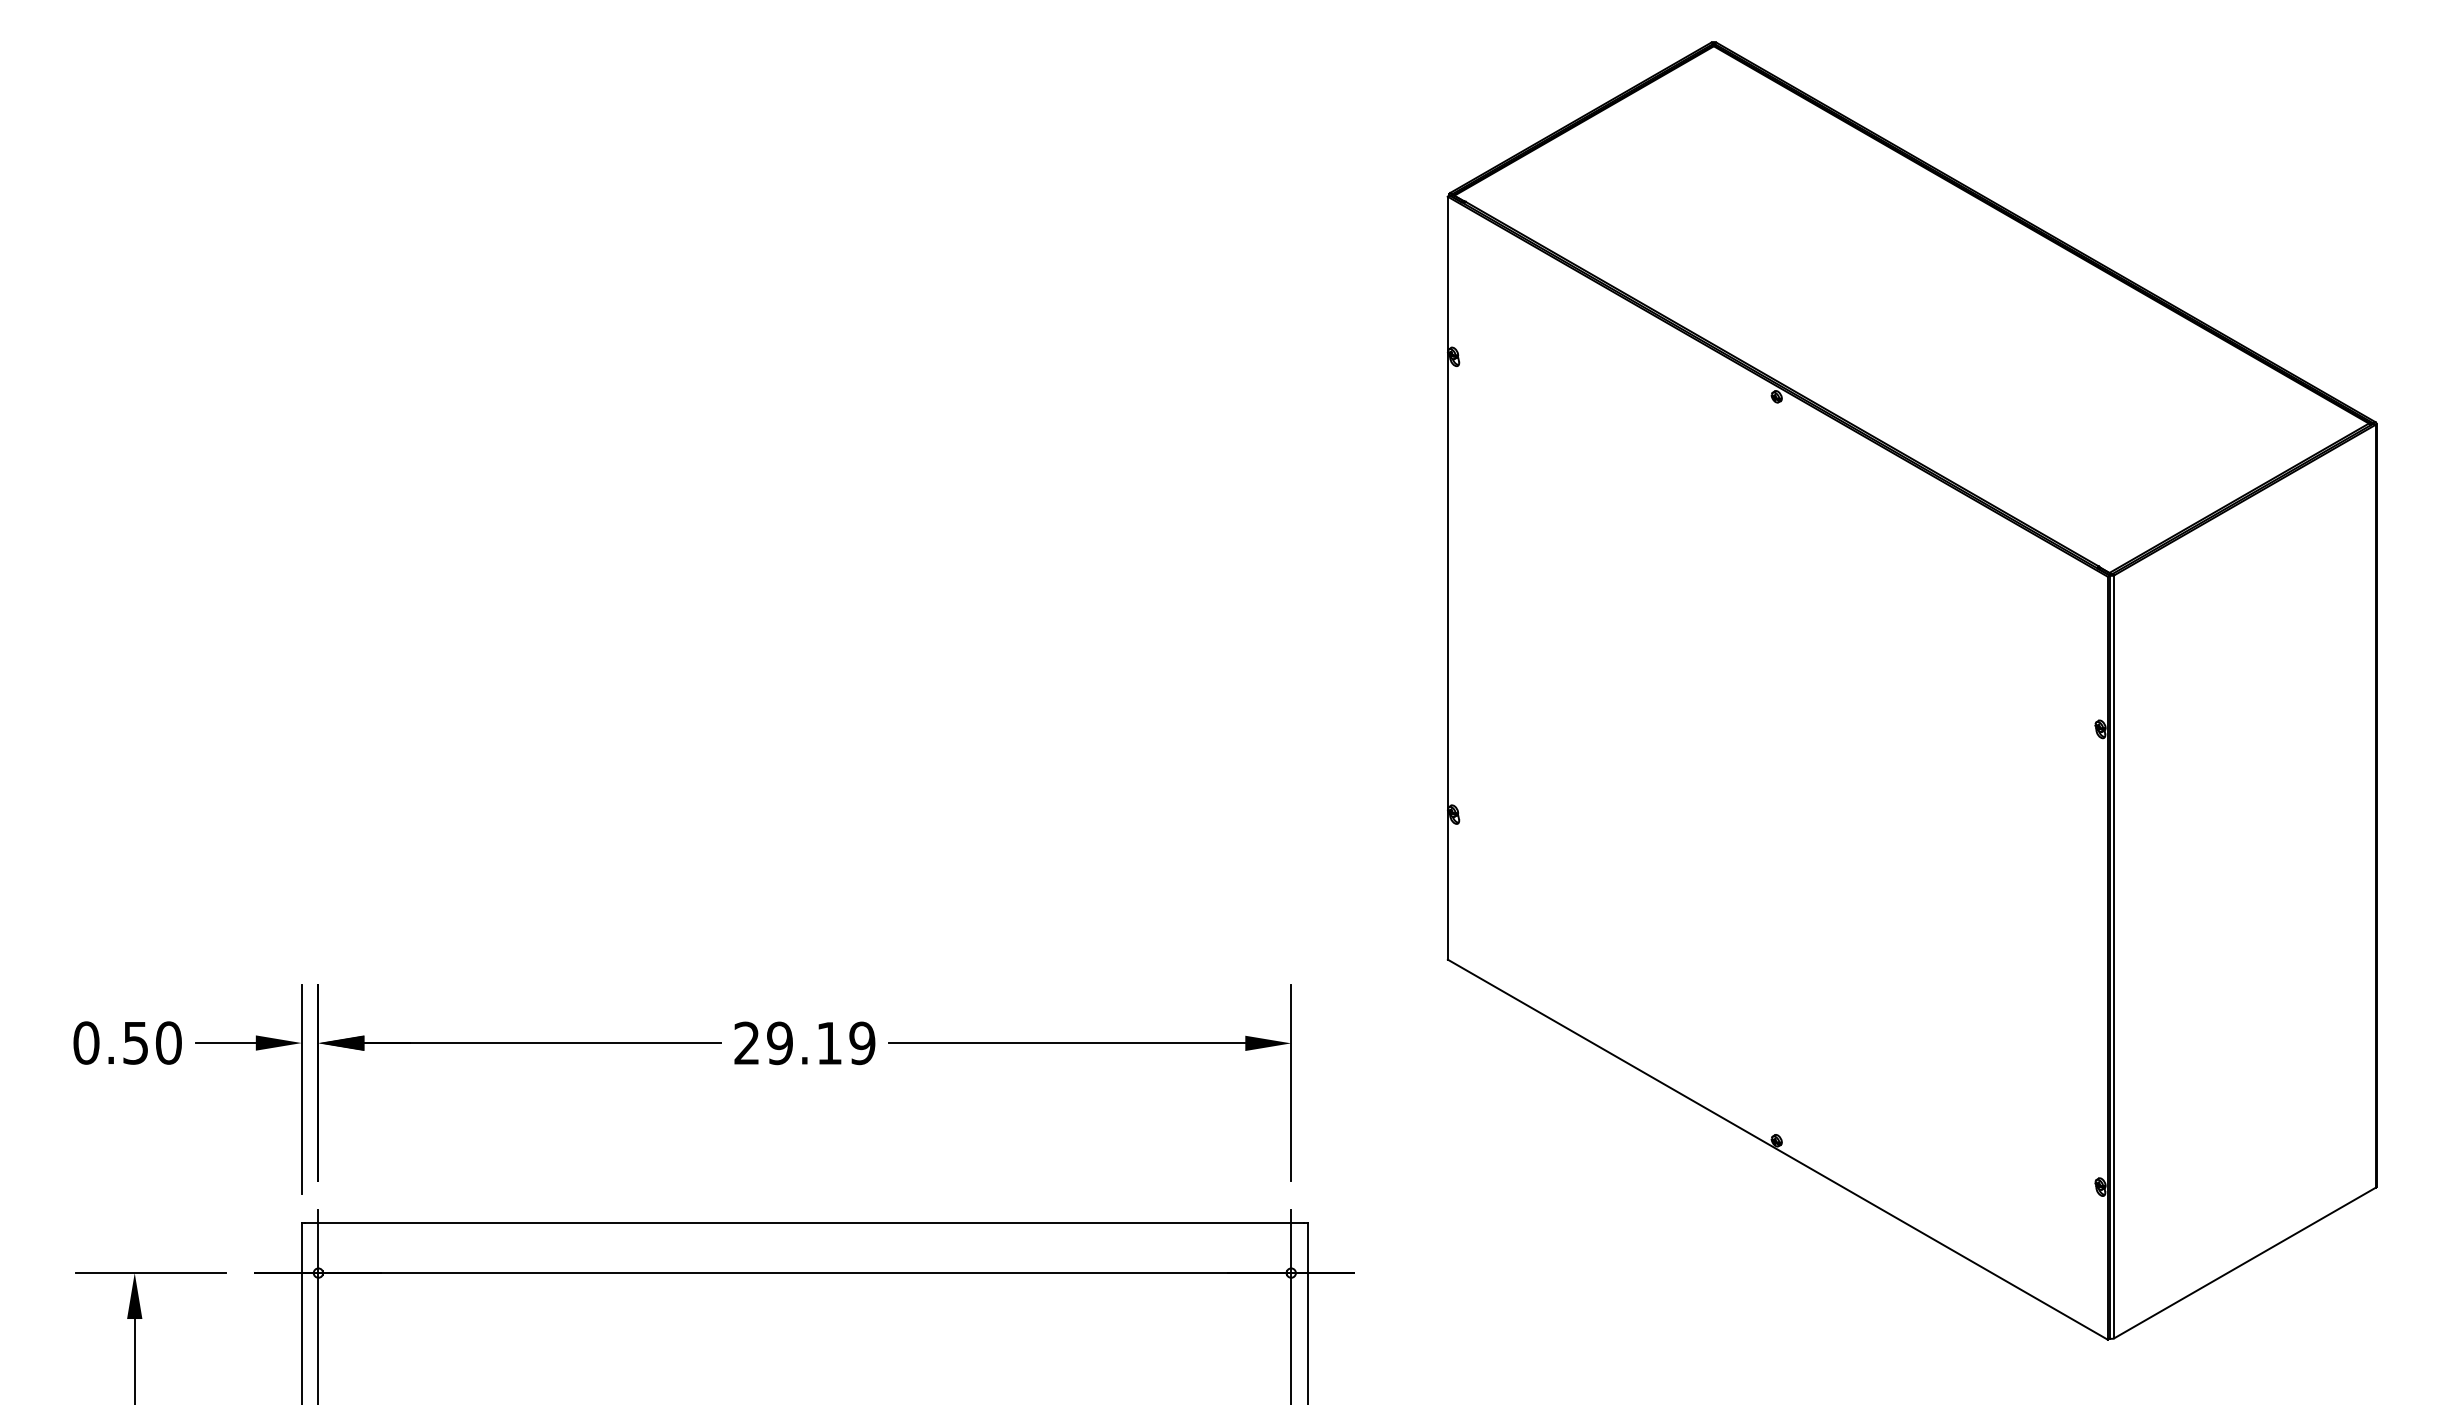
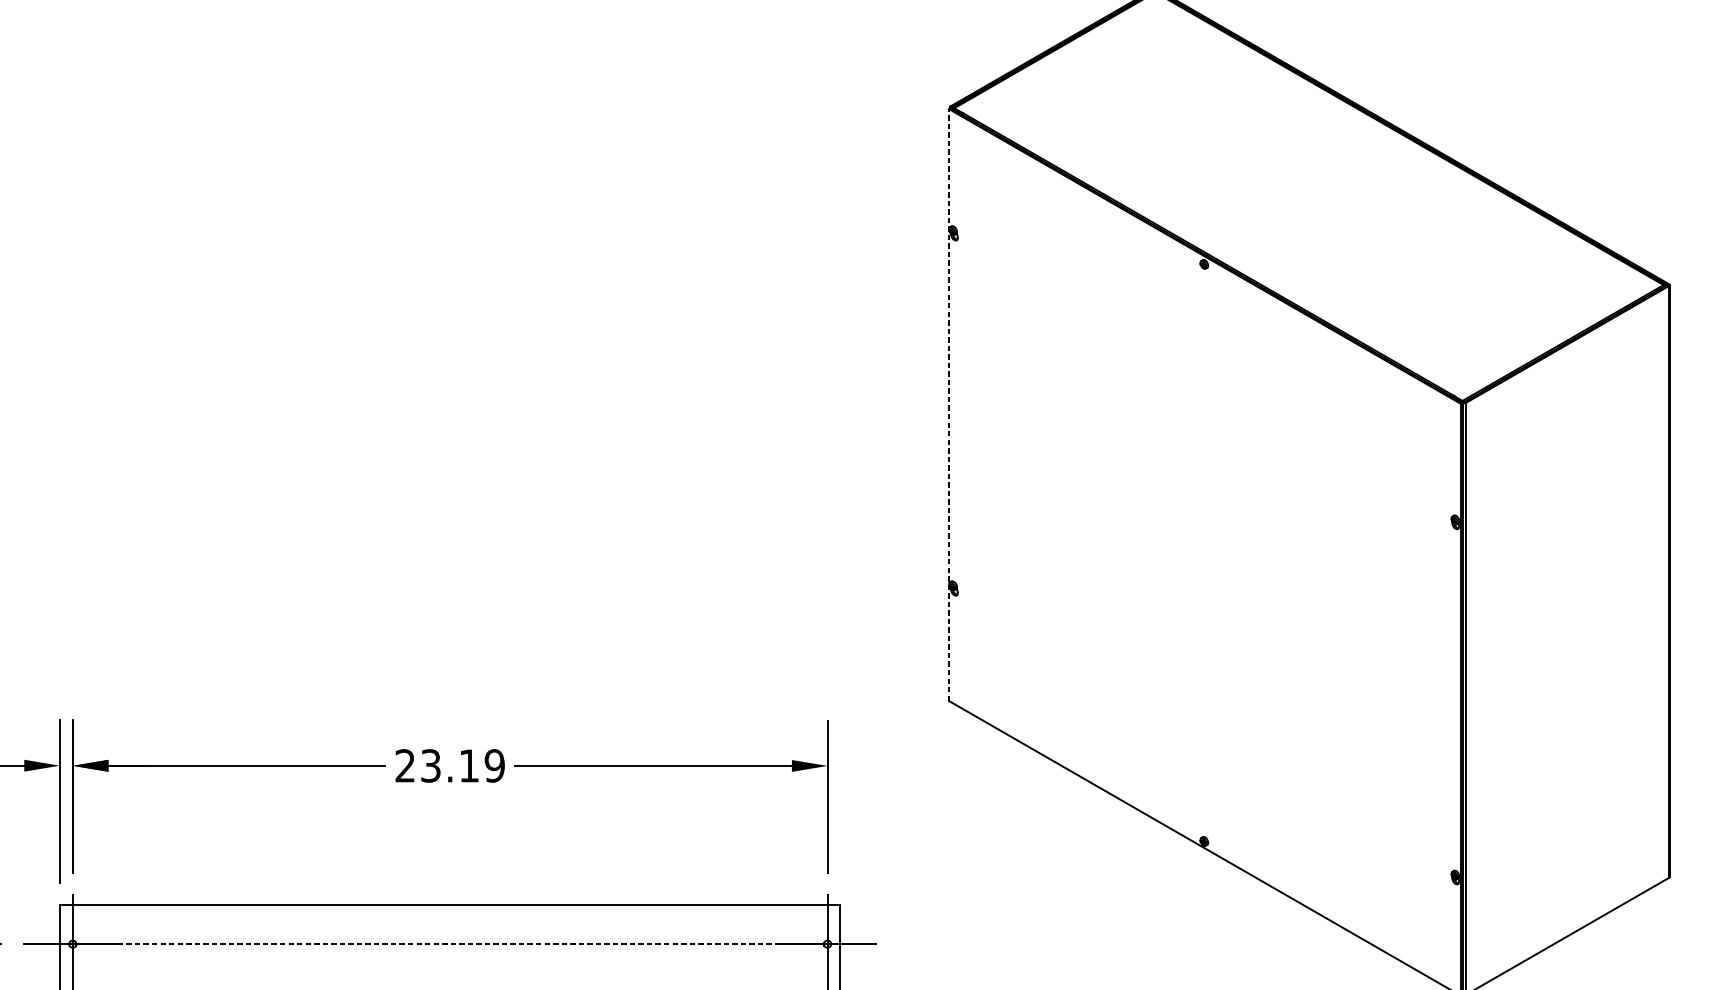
line: (1447, 577) -> (948, 404), solid -> dashed
text: (779, 1042) -> (430, 765), 29.19 -> 23.19
line: (805, 1273) -> (450, 944), solid -> dashed

